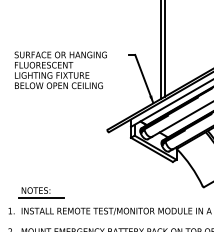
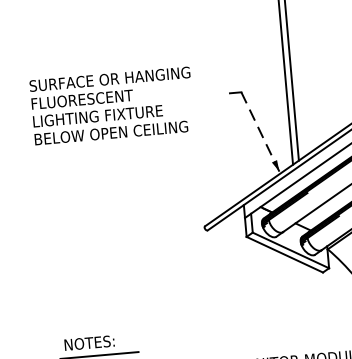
text: (60, 70) -> (111, 106), moved
line: (144, 79) -> (261, 133), solid -> dashed

